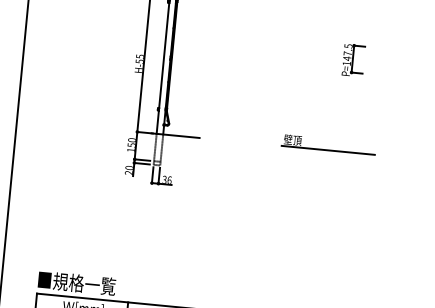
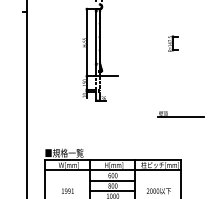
part: (353, 59) -> (173, 43), moved
part: (327, 144) -> (180, 114), moved

